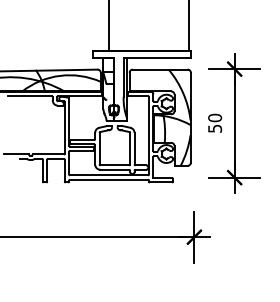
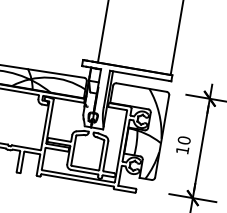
text: (215, 128) -> (183, 150), 50 -> 10

